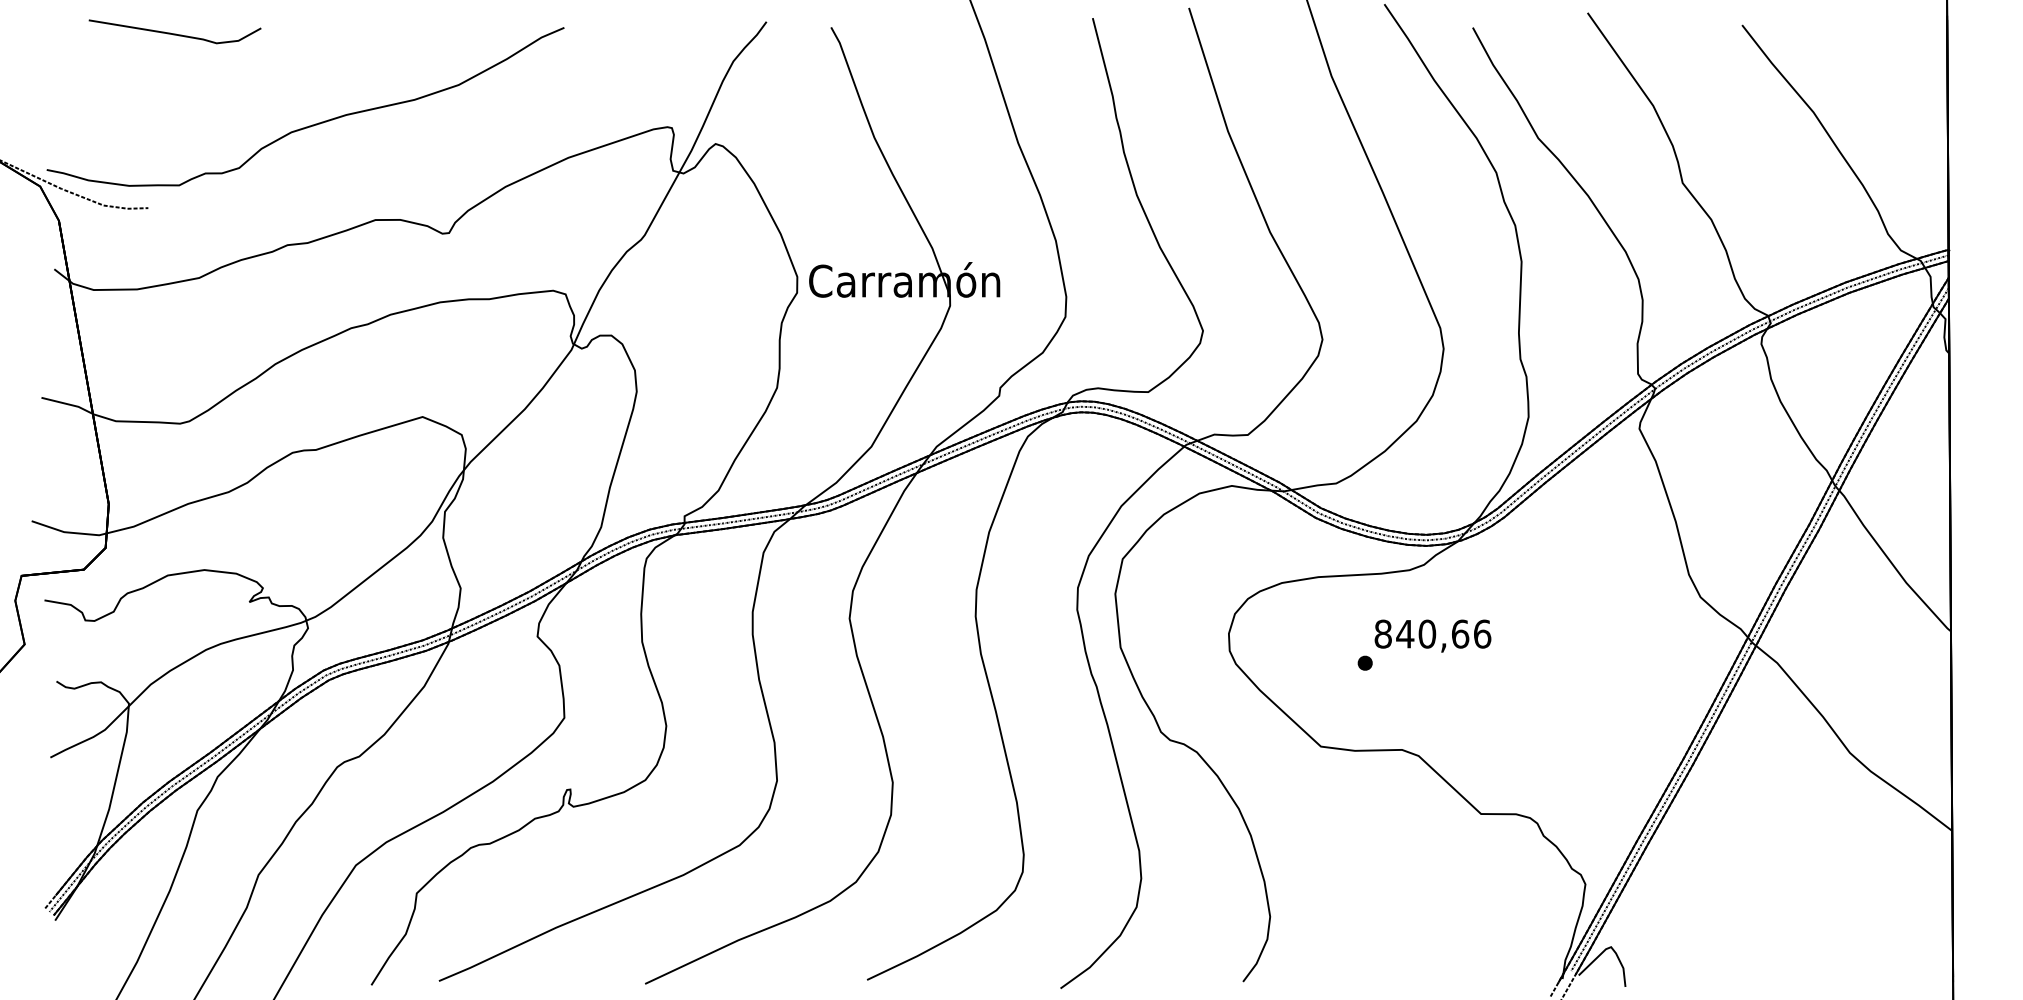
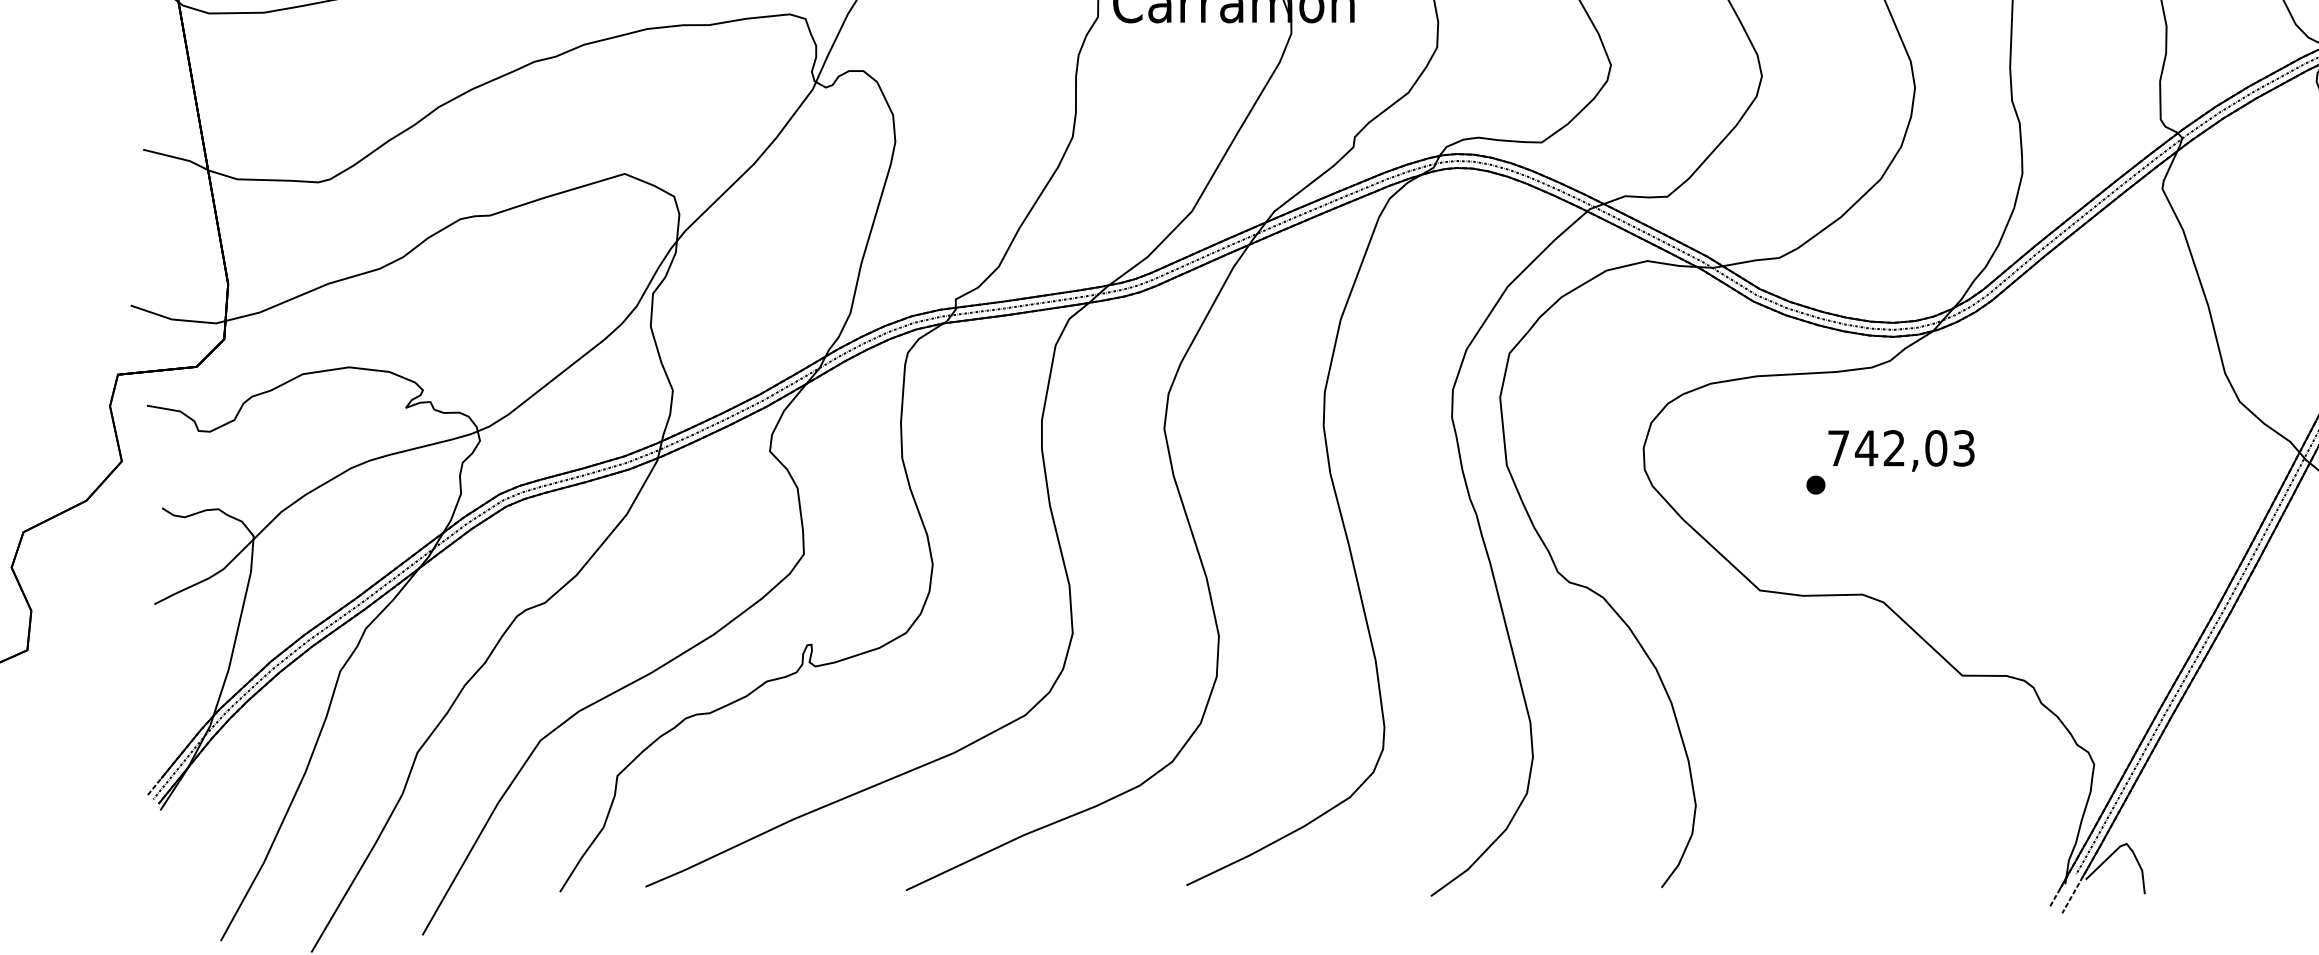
text: (1432, 633) -> (1900, 447), 840,66 -> 742,03

